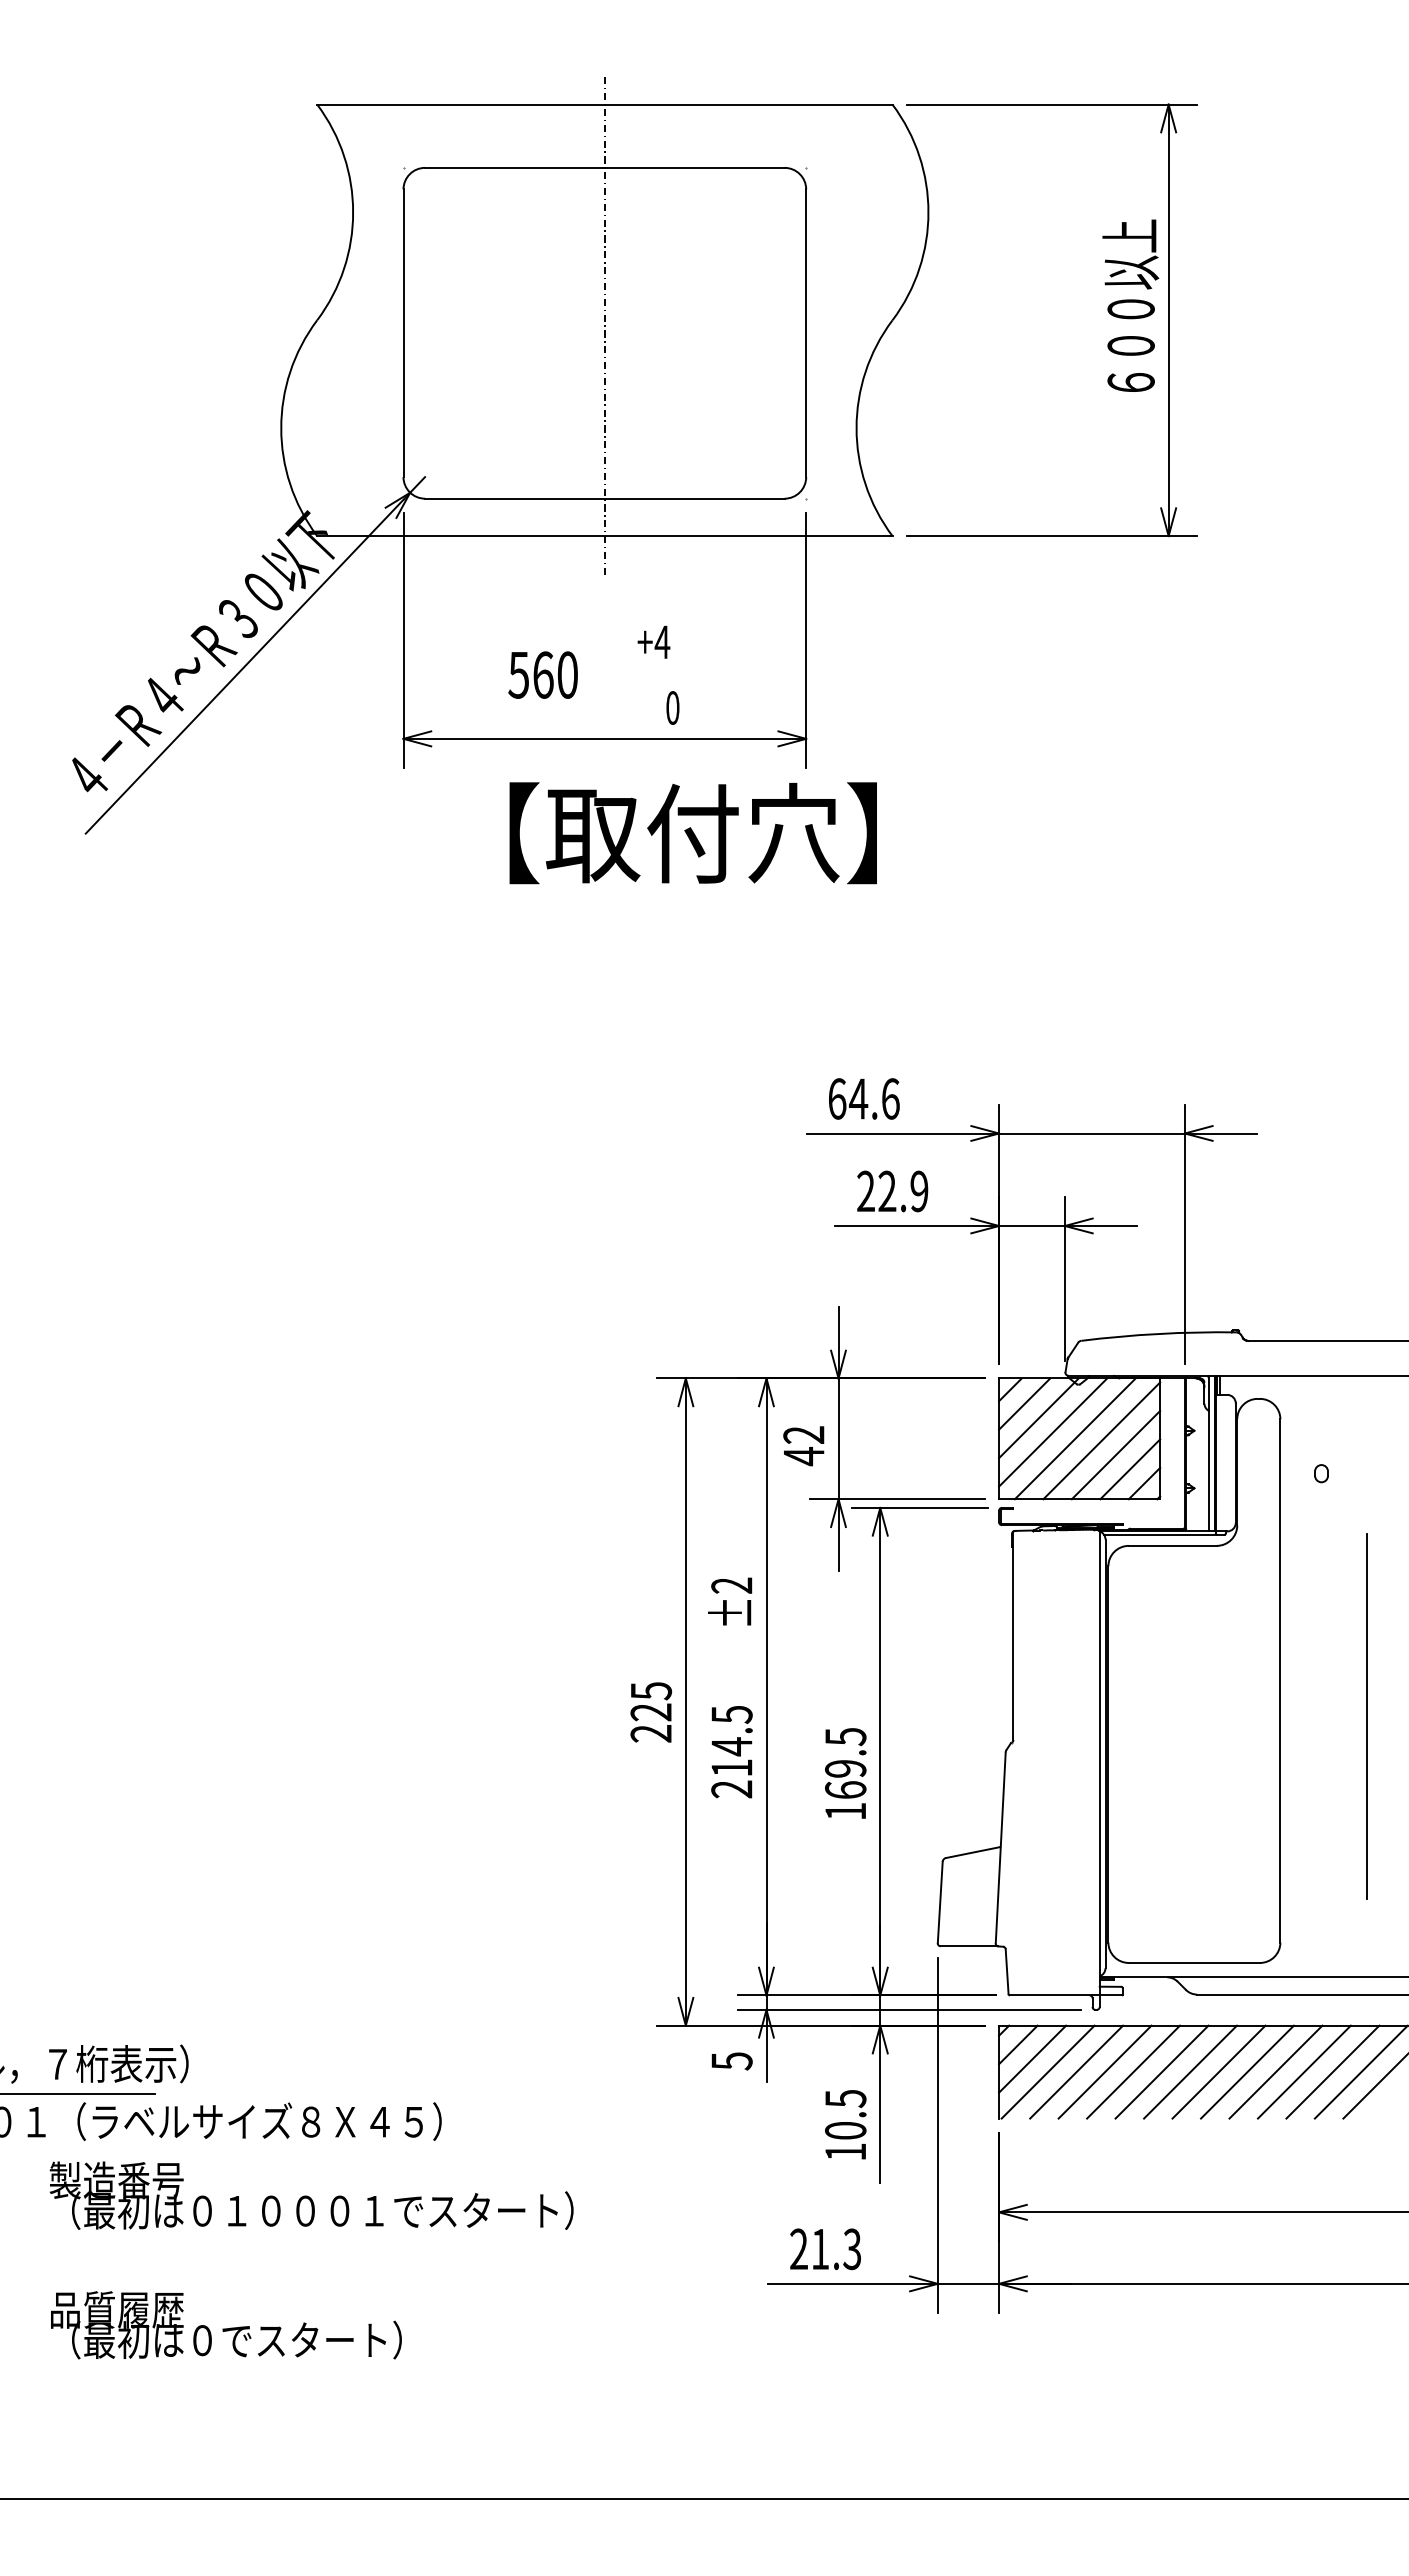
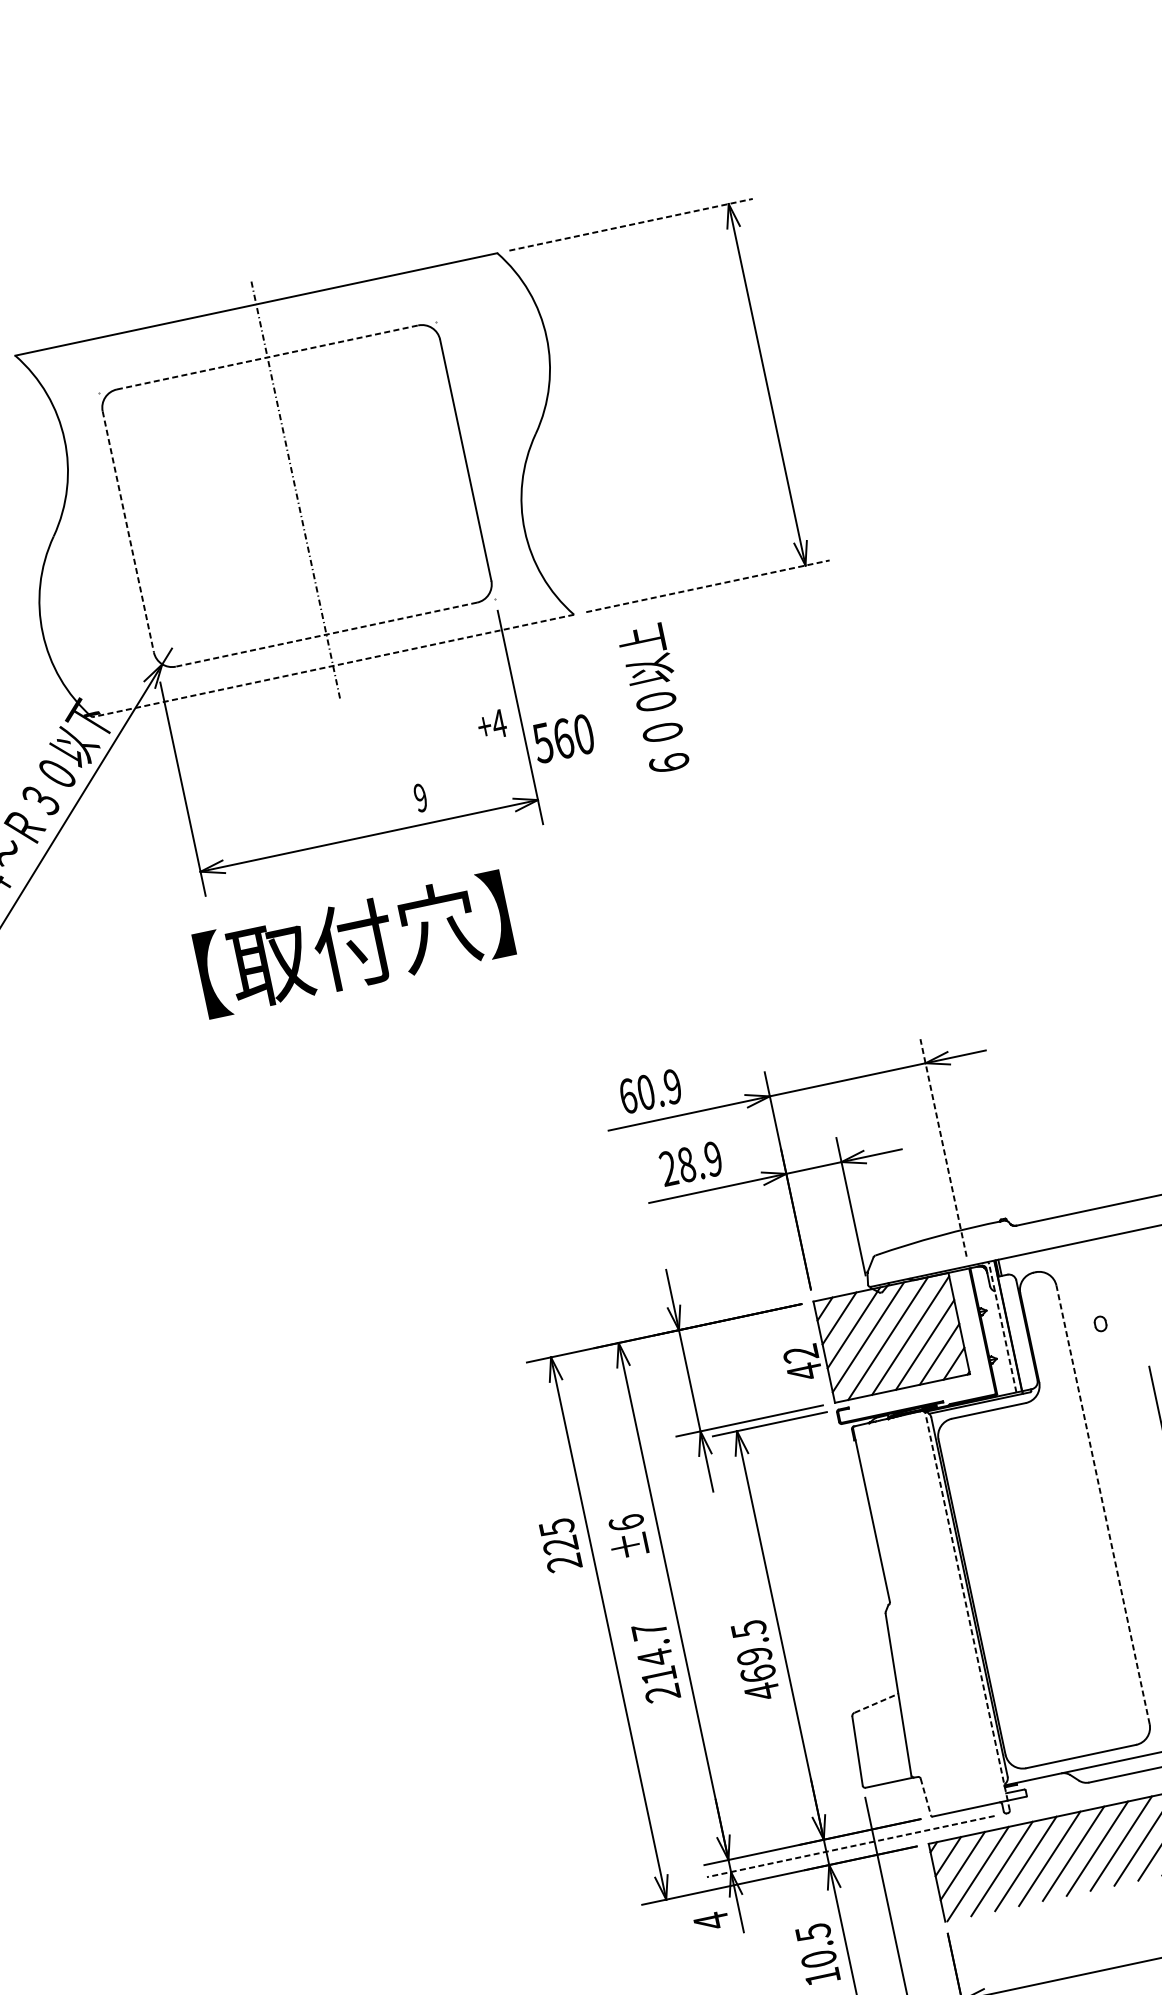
line: (1052, 104) -> (631, 224), solid -> dashed
line: (604, 167) -> (267, 357), solid -> dashed
text: (1130, 305) -> (655, 698), moved
line: (403, 333) -> (128, 532), solid -> dashed
line: (604, 498) -> (326, 634), solid -> dashed
line: (604, 536) -> (332, 666), solid -> dashed
line: (1052, 536) -> (708, 586), solid -> dashed
text: (653, 641) -> (491, 724), moved
text: (542, 674) -> (562, 738), moved
text: (672, 707) -> (420, 797), 0 -> 9
text: (692, 833) -> (353, 944), moved
text: (873, 1098) -> (658, 1089), 64.6 -> 60.9
text: (887, 1191) -> (686, 1164), 22.9 -> 28.9
line: (1184, 1234) -> (943, 1147), solid -> dashed
text: (803, 1446) -> (802, 1363), moved
line: (1208, 1454) -> (1002, 1328), solid -> dashed
text: (731, 1585) -> (626, 1522), ±2 -> ±6
line: (1280, 1680) -> (1103, 1504), solid -> dashed
text: (651, 1712) -> (560, 1545), moved
text: (731, 1714) -> (649, 1630), 214.5 -> 214.7
line: (1099, 1769) -> (967, 1611), solid -> dashed
text: (845, 1811) -> (761, 1691), 169.5 -> 469.5
line: (973, 1852) -> (876, 1703), solid -> dashed
line: (1007, 1971) -> (926, 1796), solid -> dashed
line: (909, 2009) -> (850, 1846), solid -> dashed
text: (731, 2060) -> (710, 1920), 5 -> 4

